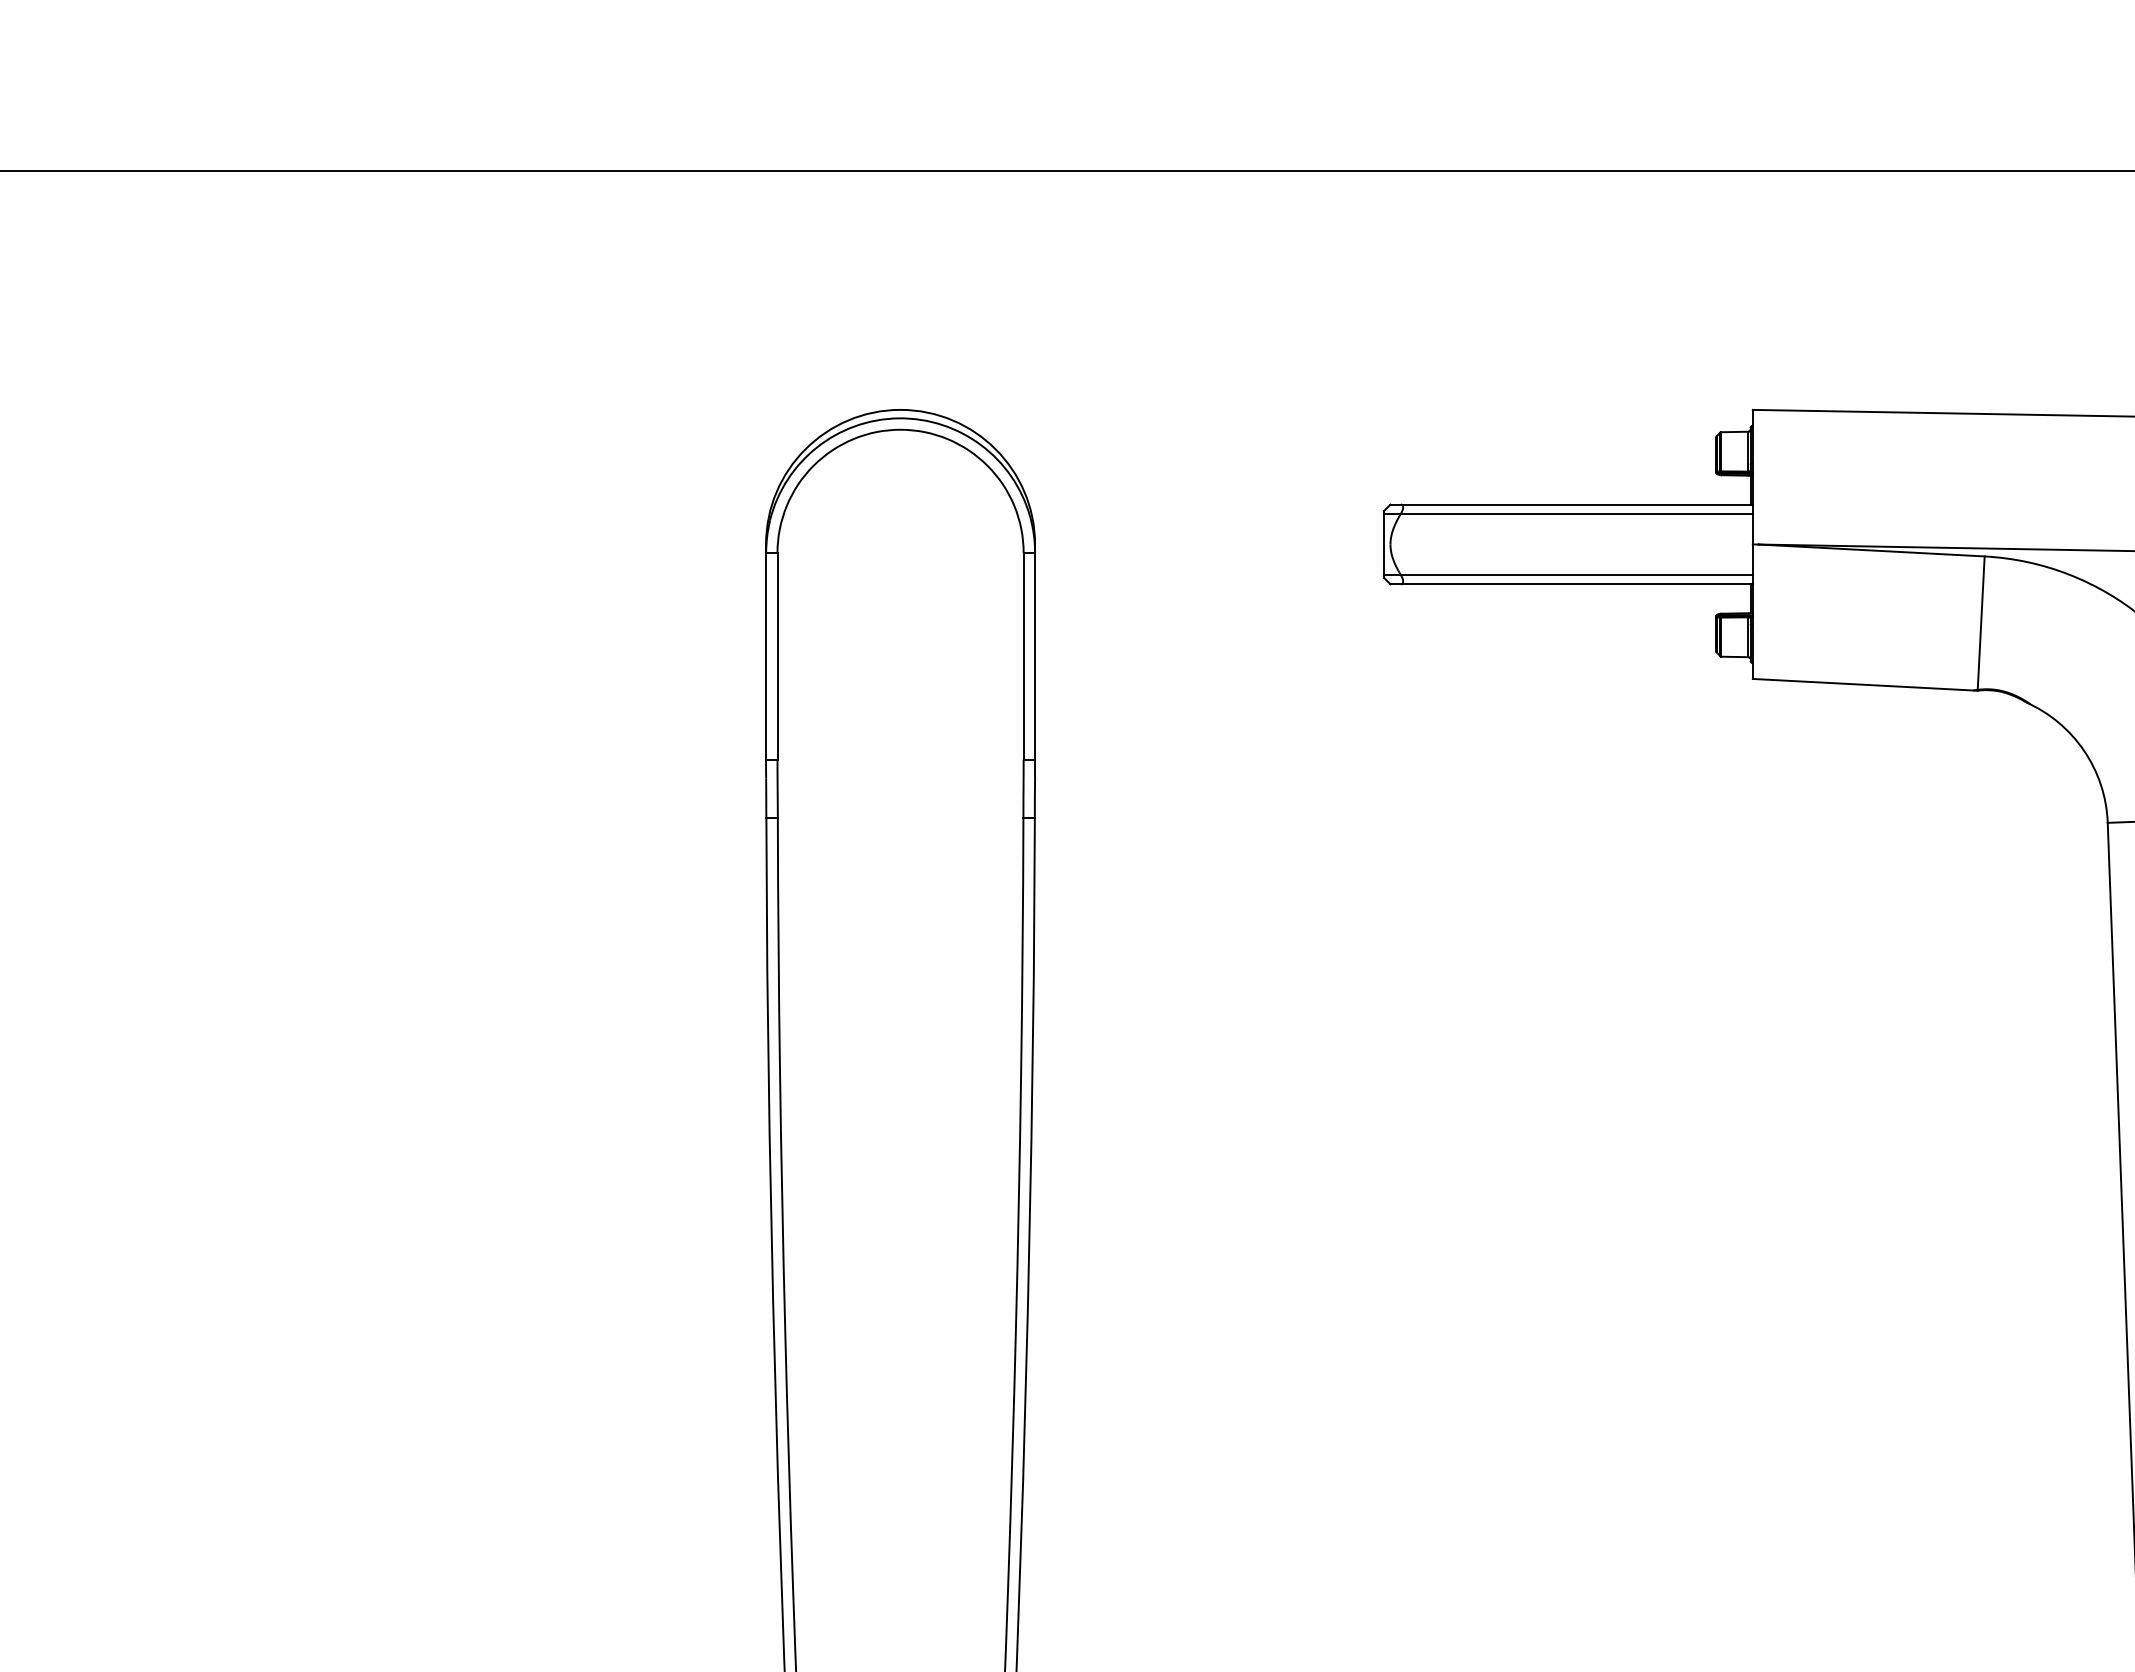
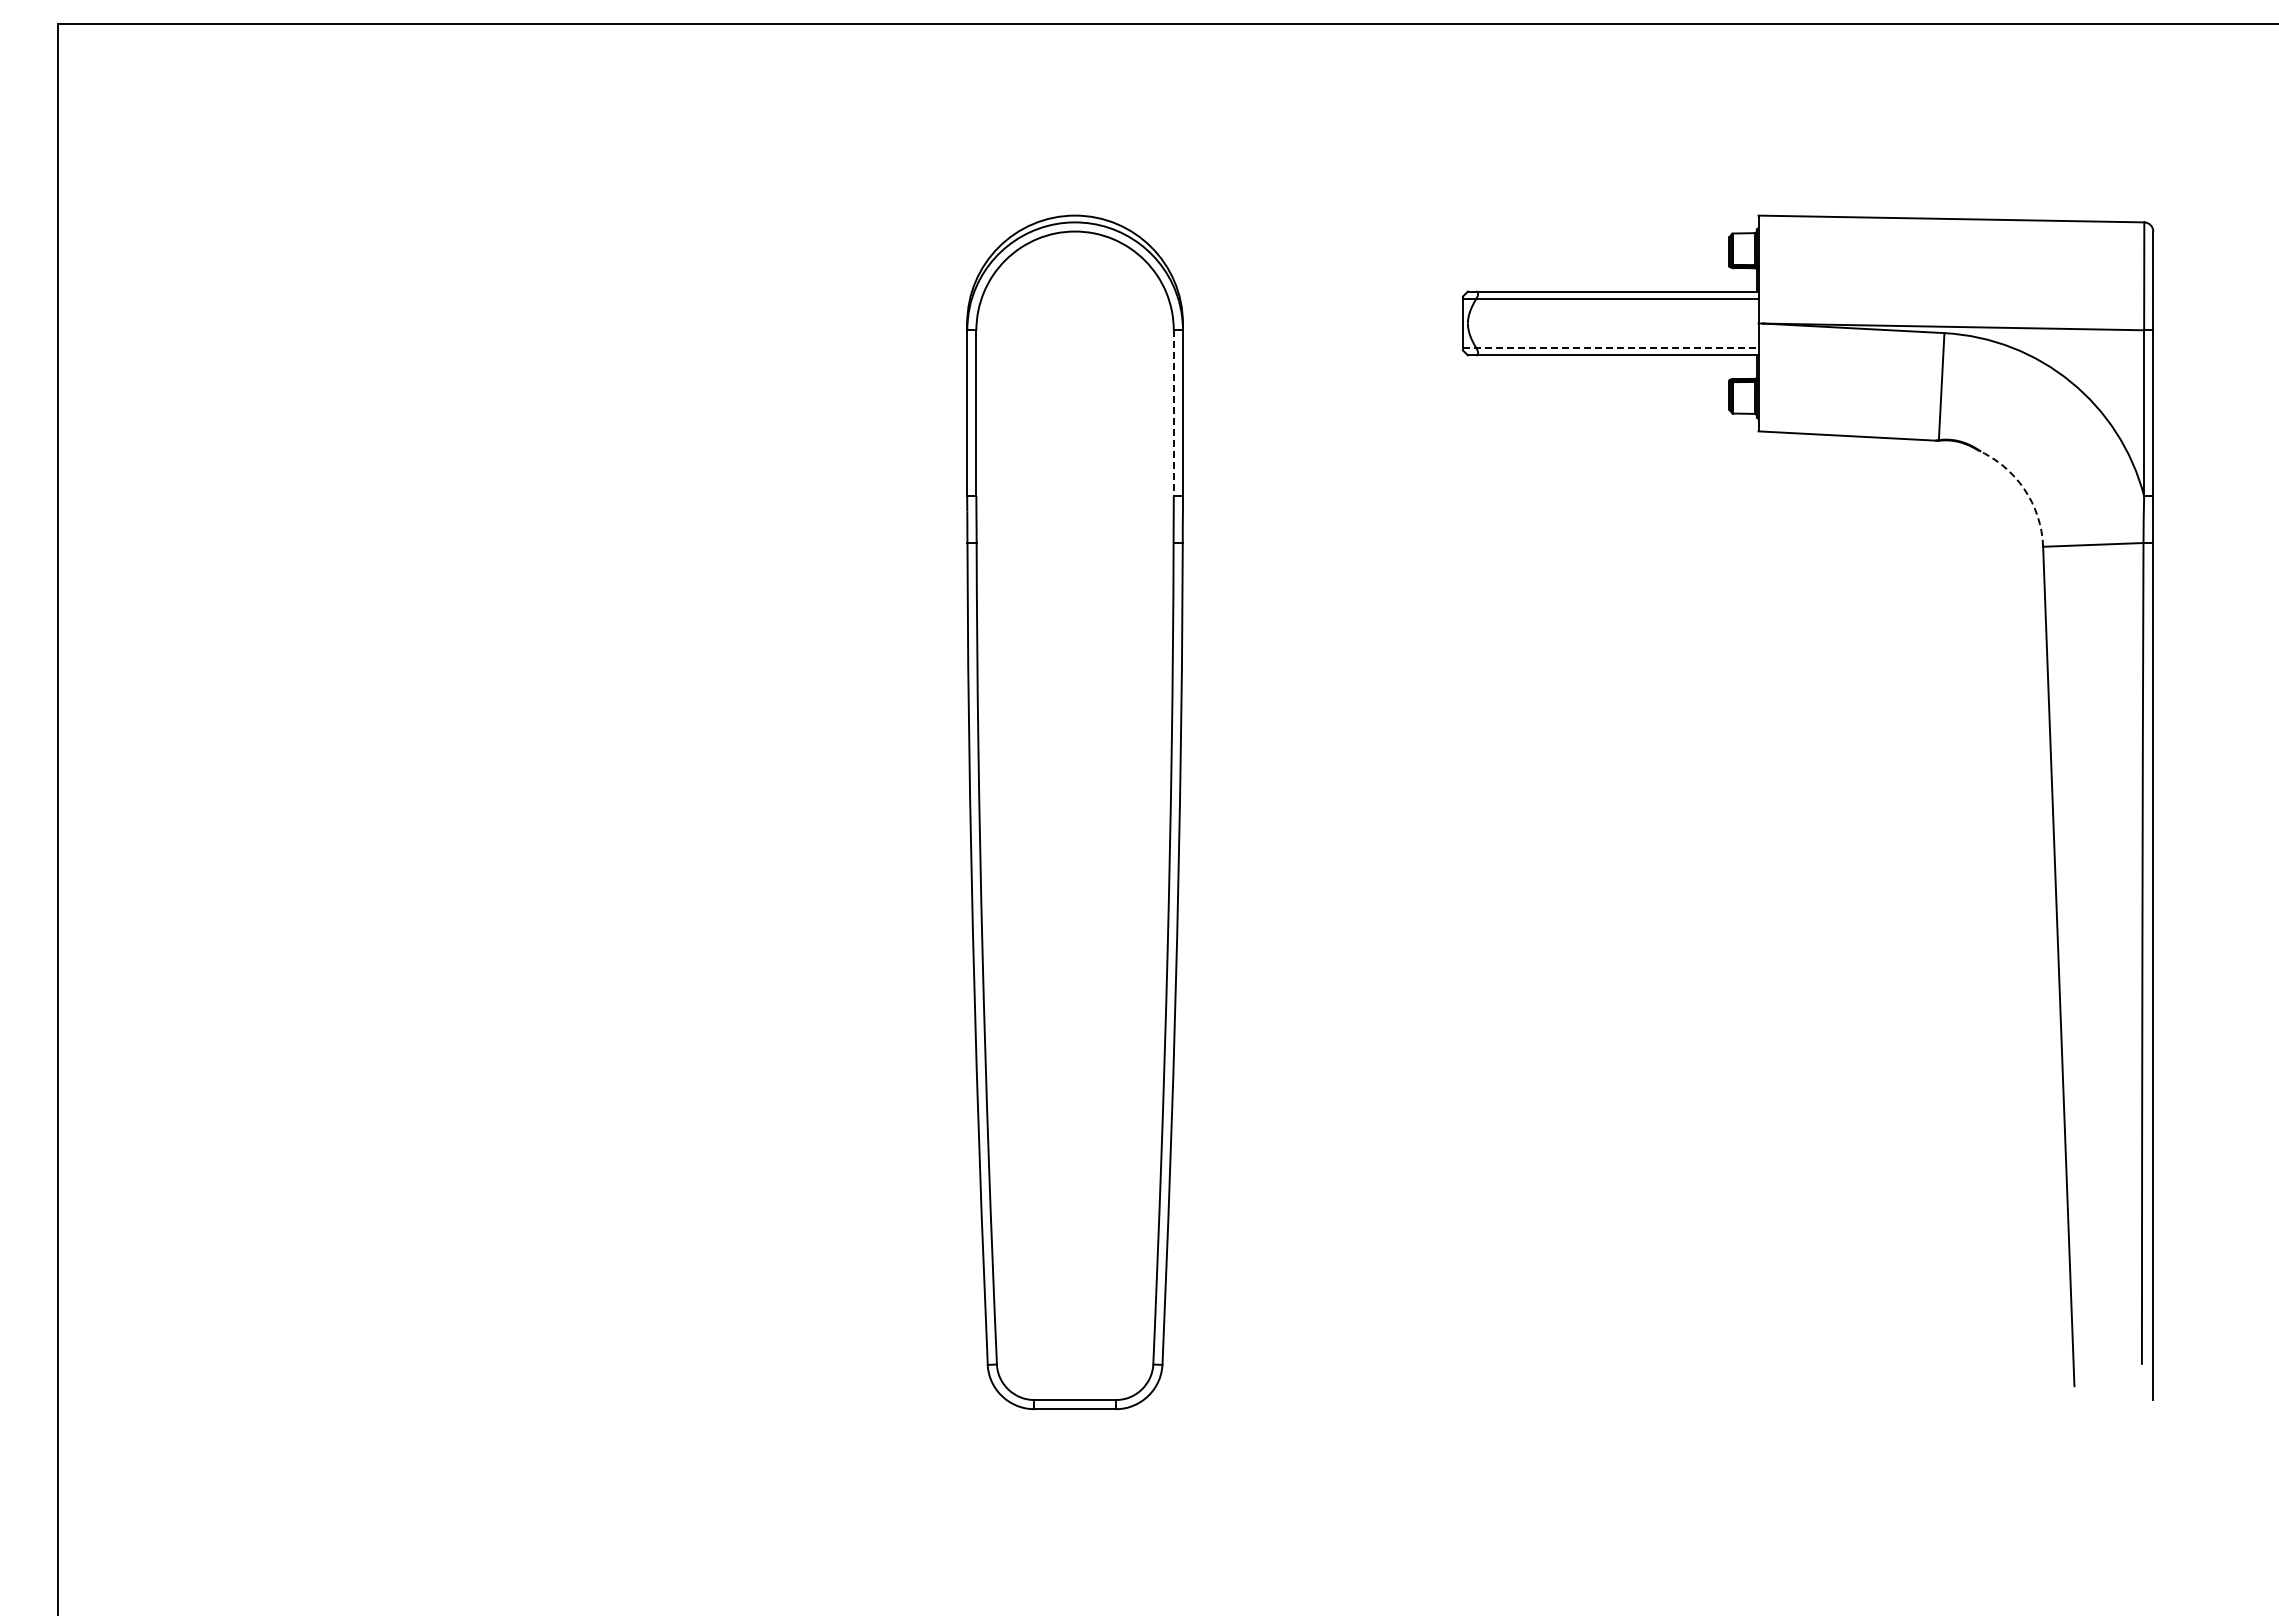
line: (1568, 575) -> (1610, 348), solid -> dashed
line: (1023, 656) -> (1173, 413), solid -> dashed
arc: (2084, 751) -> (2024, 489), solid -> dashed

